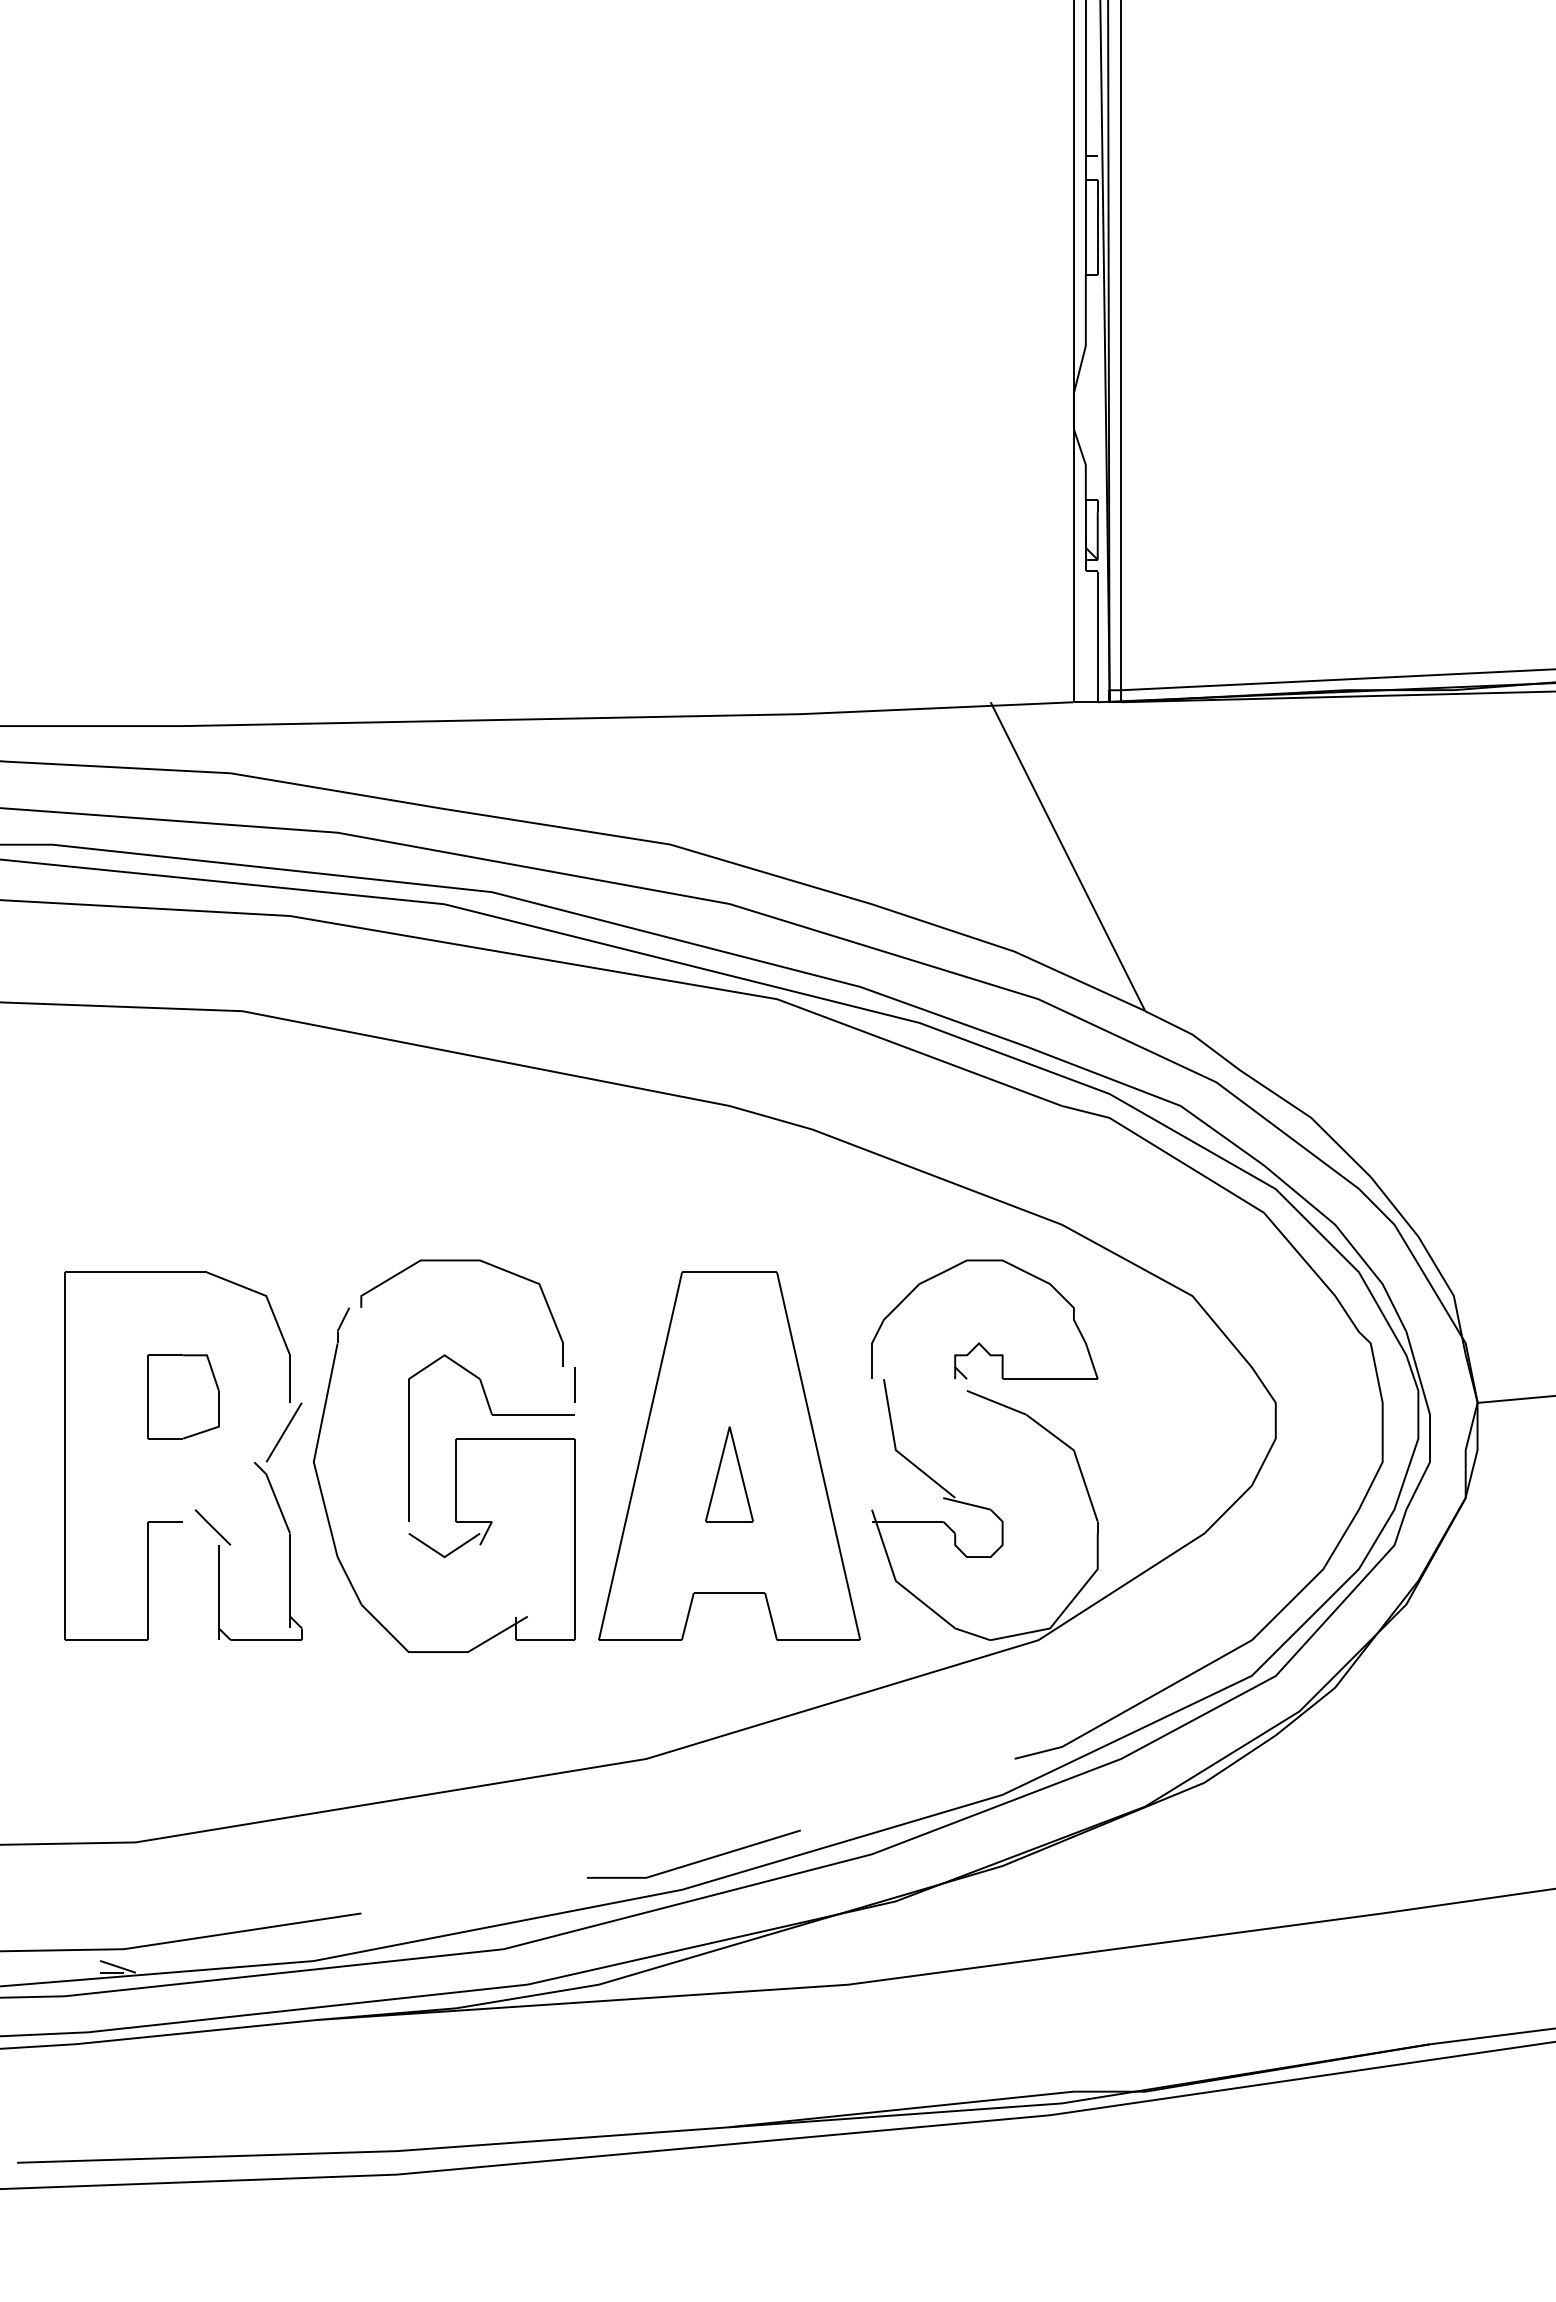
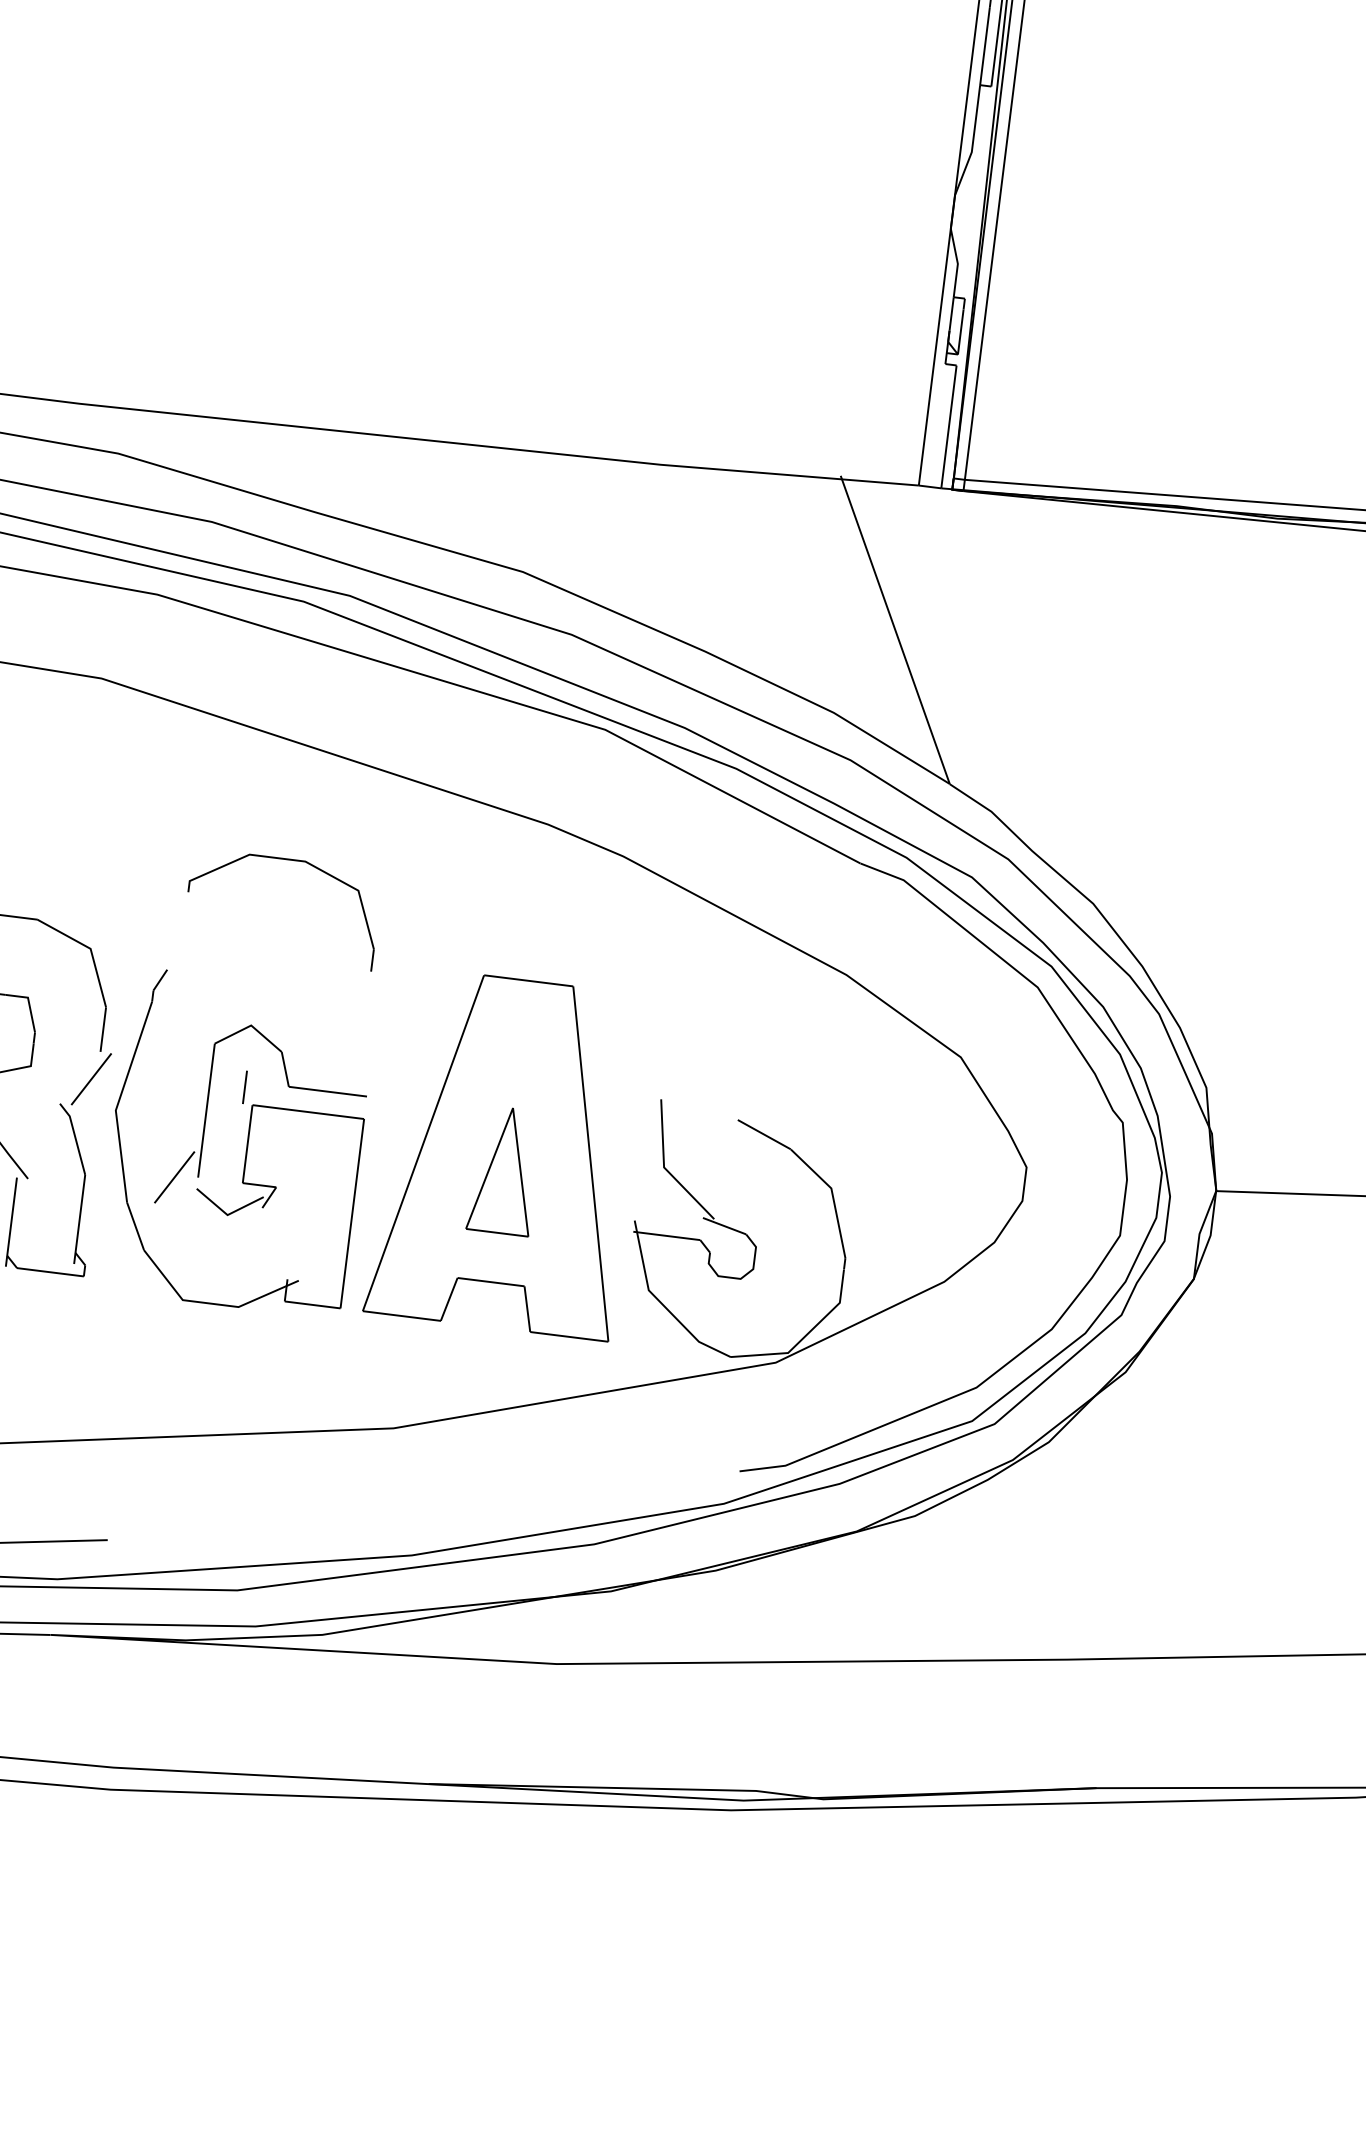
part: (461, 1261) -> (287, 860), moved
part: (979, 1342) -> (755, 1076), removed
line: (574, 1384) -> (244, 1086), moved
part: (729, 1474) -> (504, 1170), size x1.4
line: (383, 1524) -> (174, 1177), added
curve: (695, 1861) -> (427, 1530), removed

